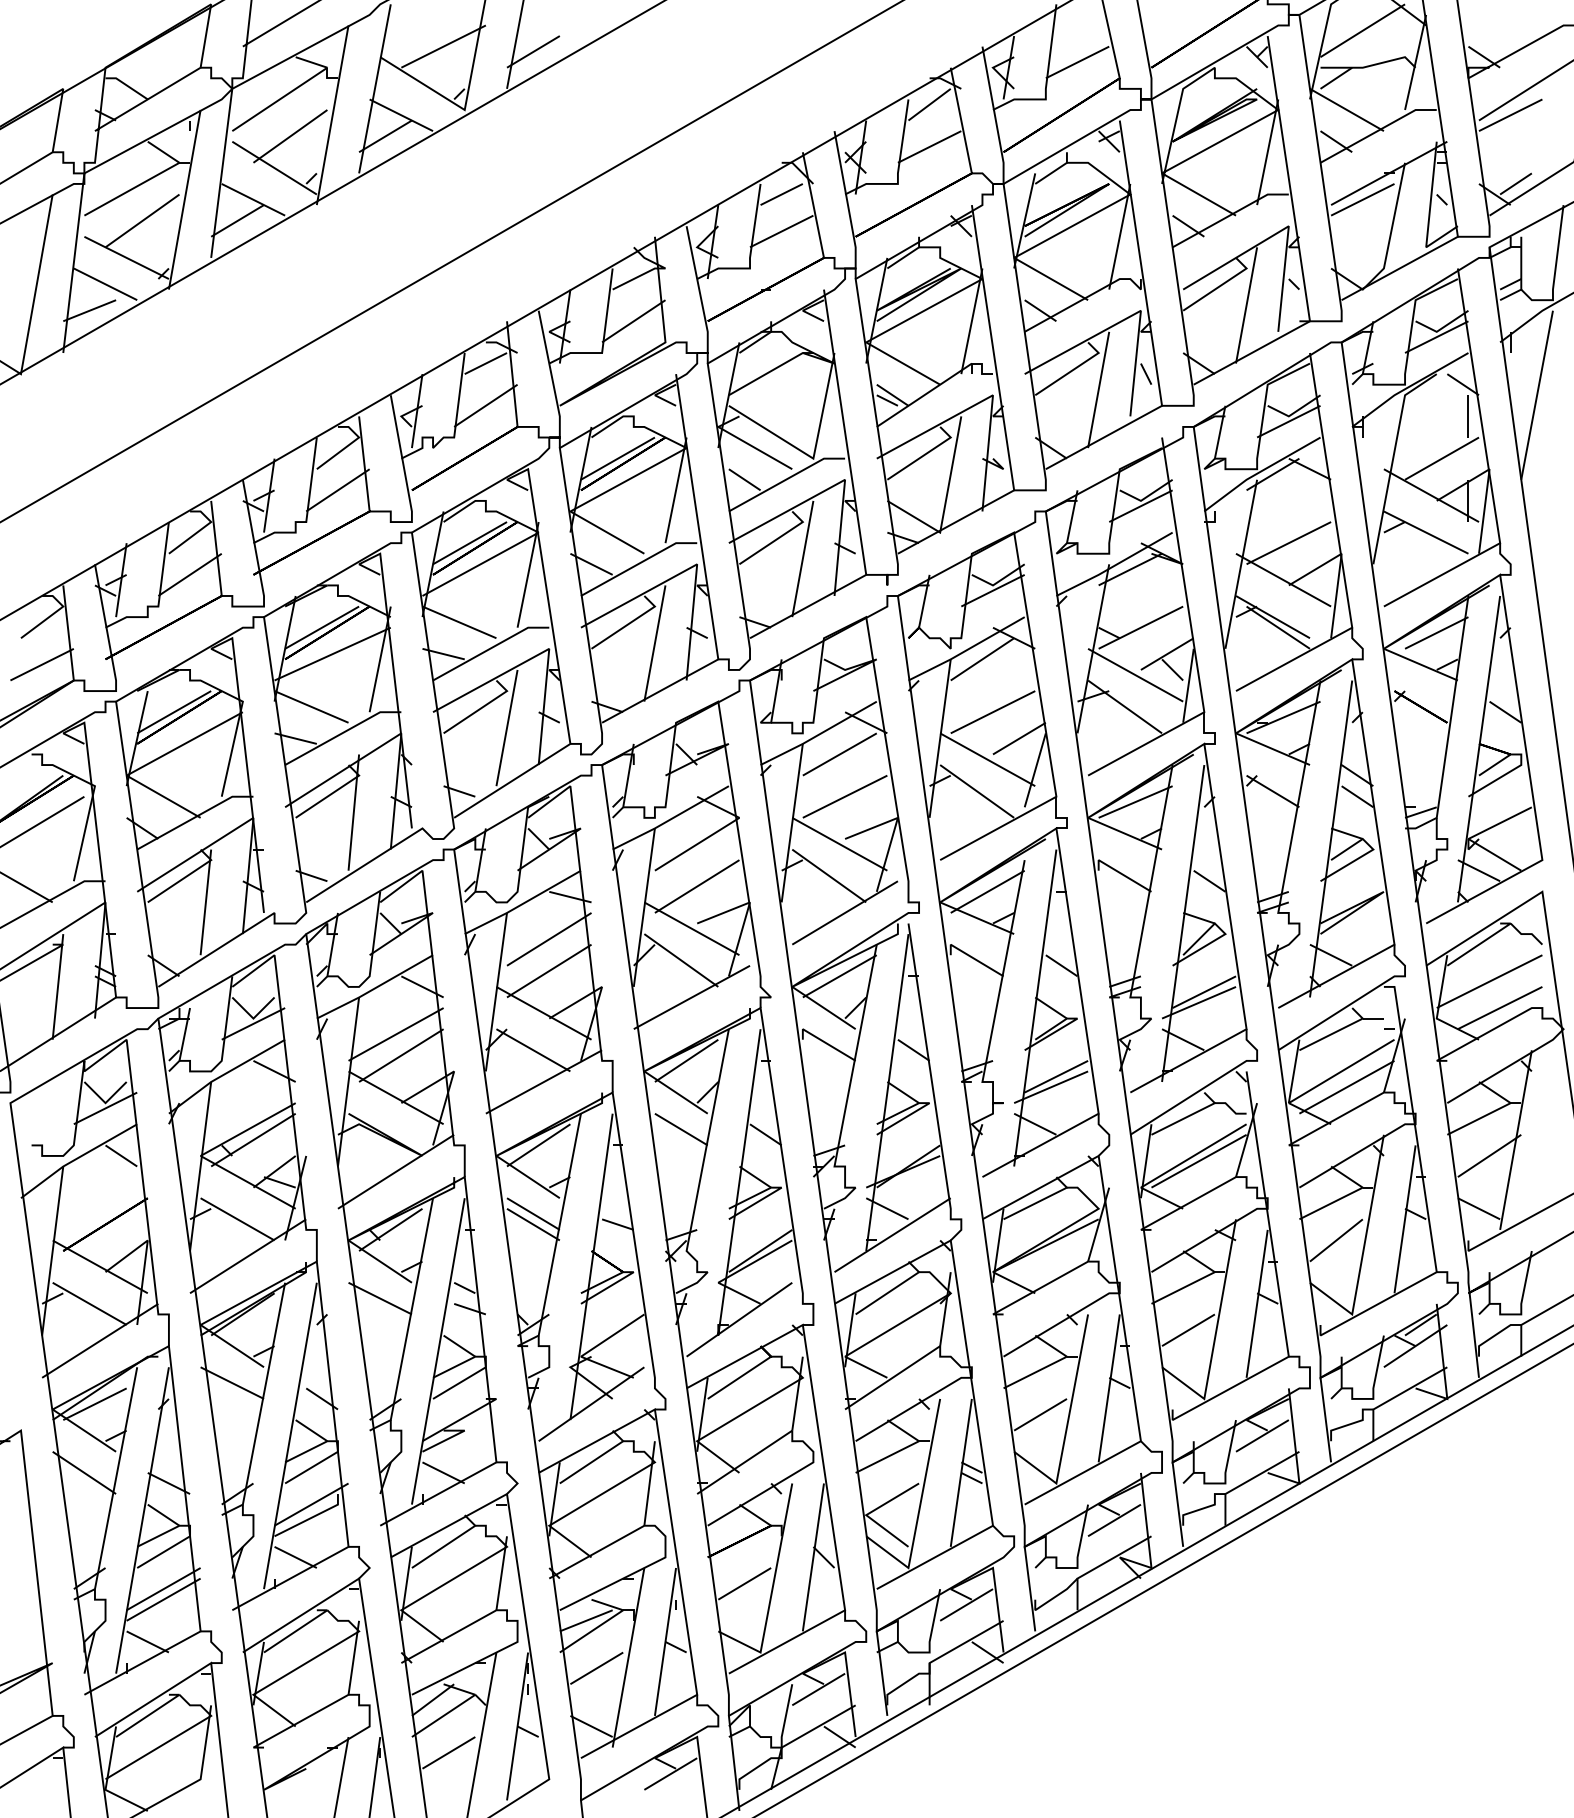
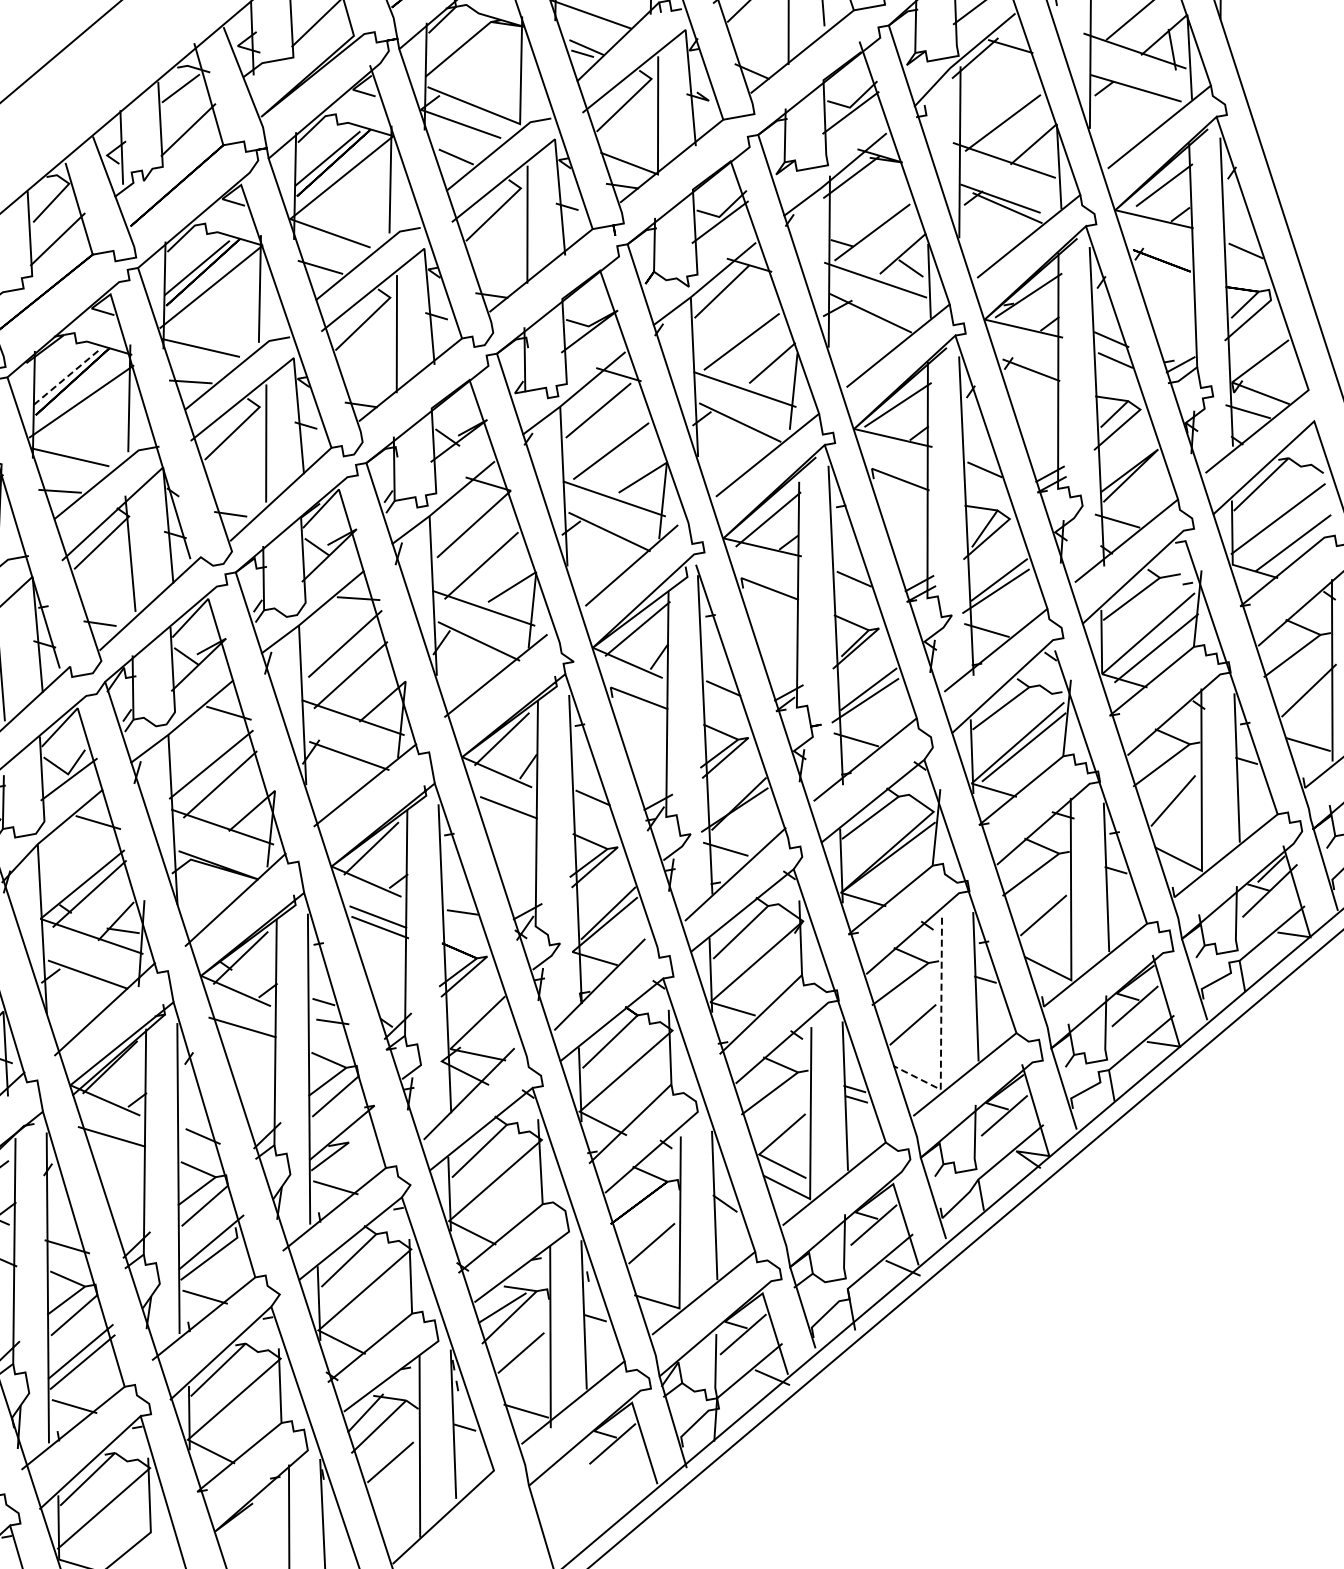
line: (322, 627) -> (66, 377), solid -> dashed
line: (1067, 1425) -> (941, 1030), solid -> dashed

